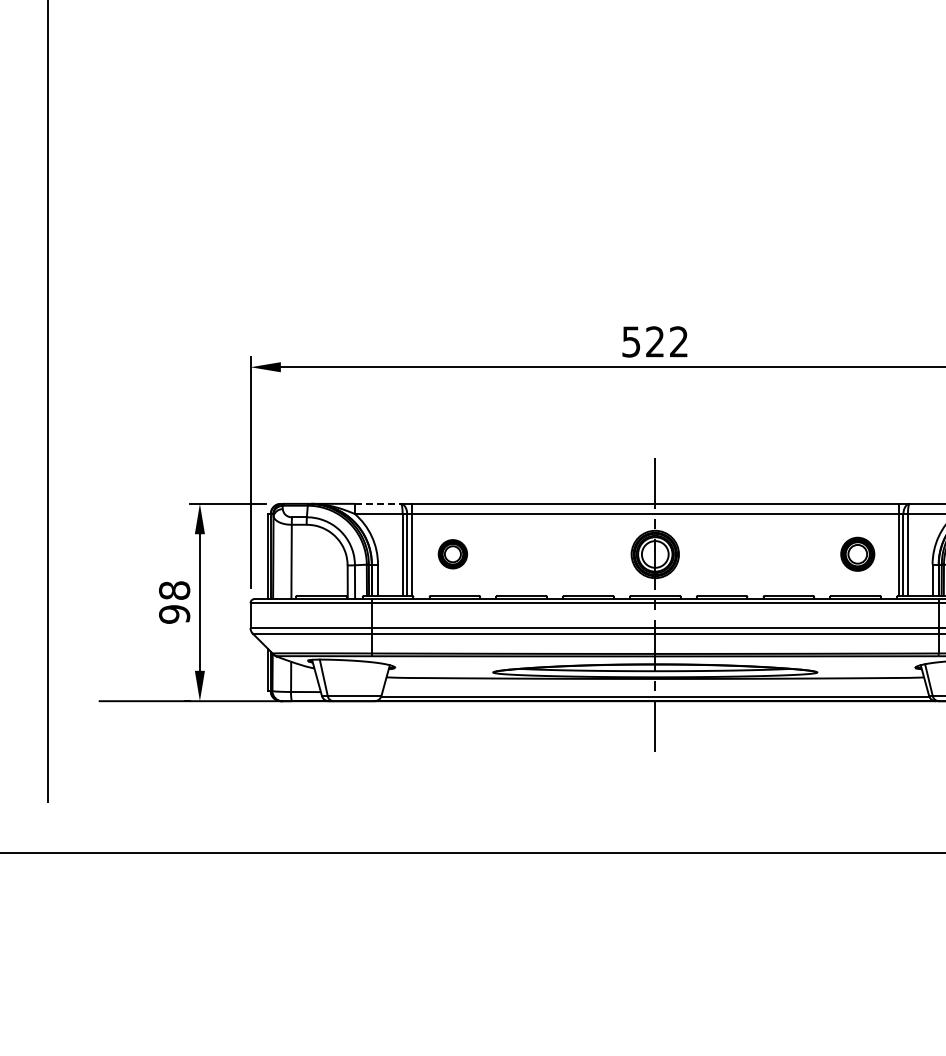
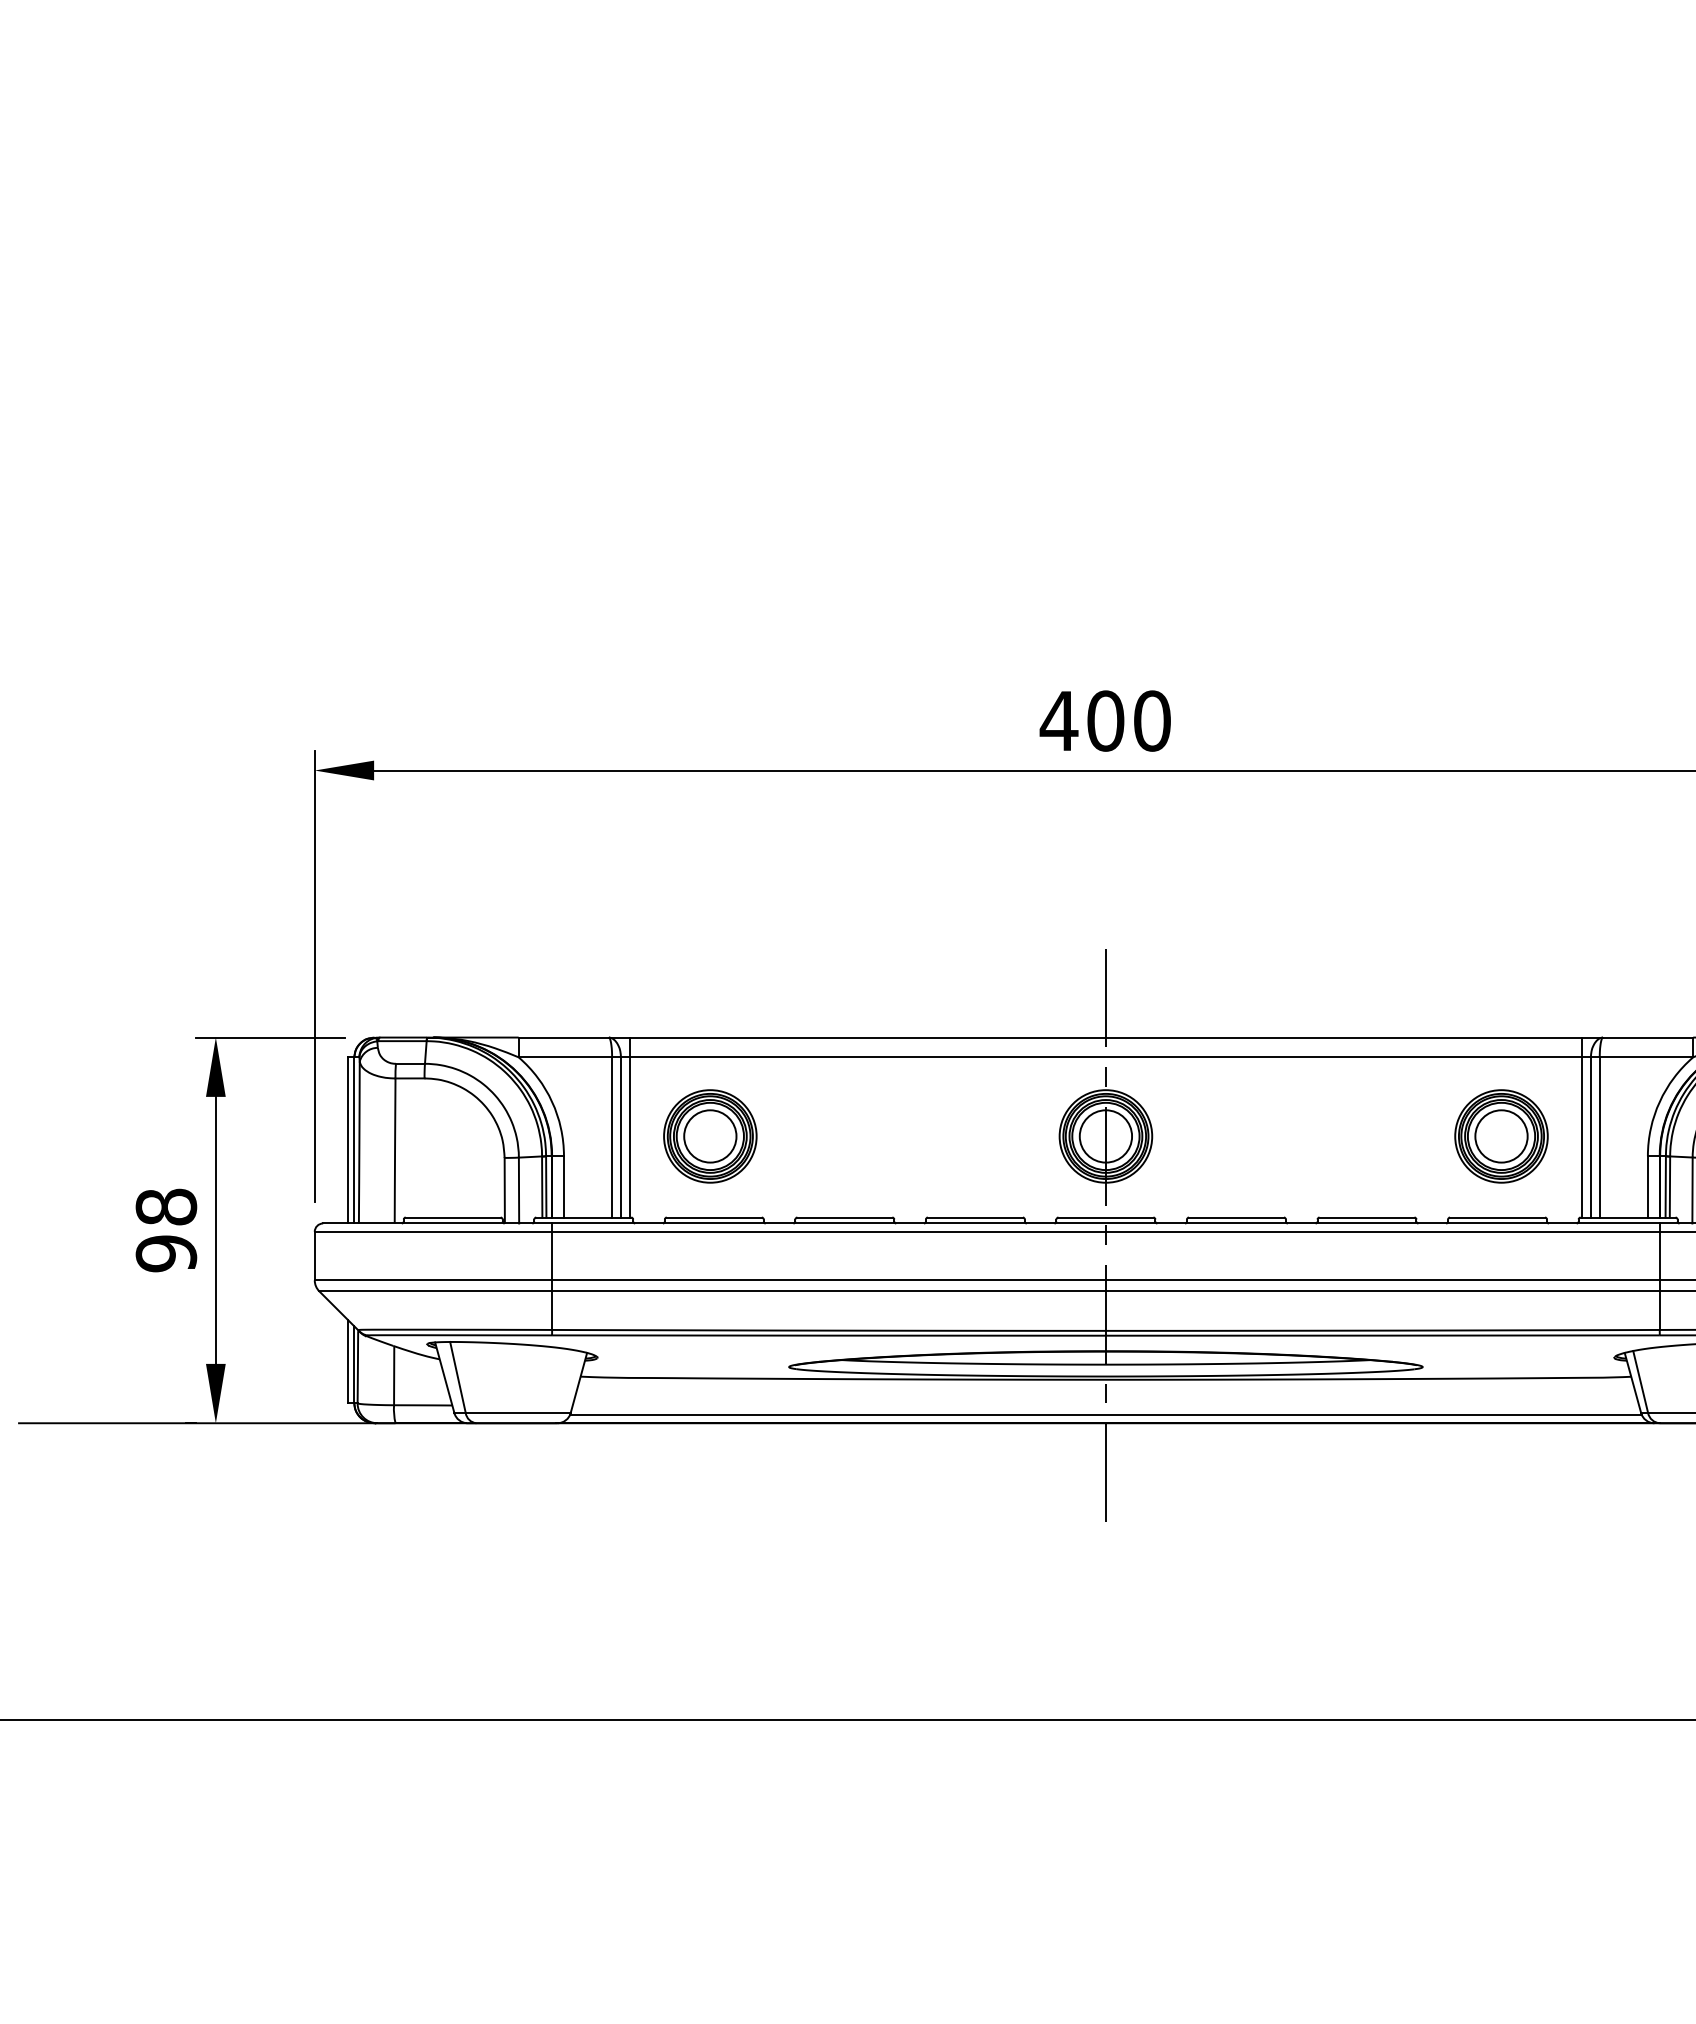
text: (654, 341) -> (1104, 720), 522 -> 400
line: (378, 503) -> (564, 1036), dashed -> solid
part: (452, 553) -> (709, 1134), size x1.67
part: (857, 553) -> (1501, 1134), size x1.43

